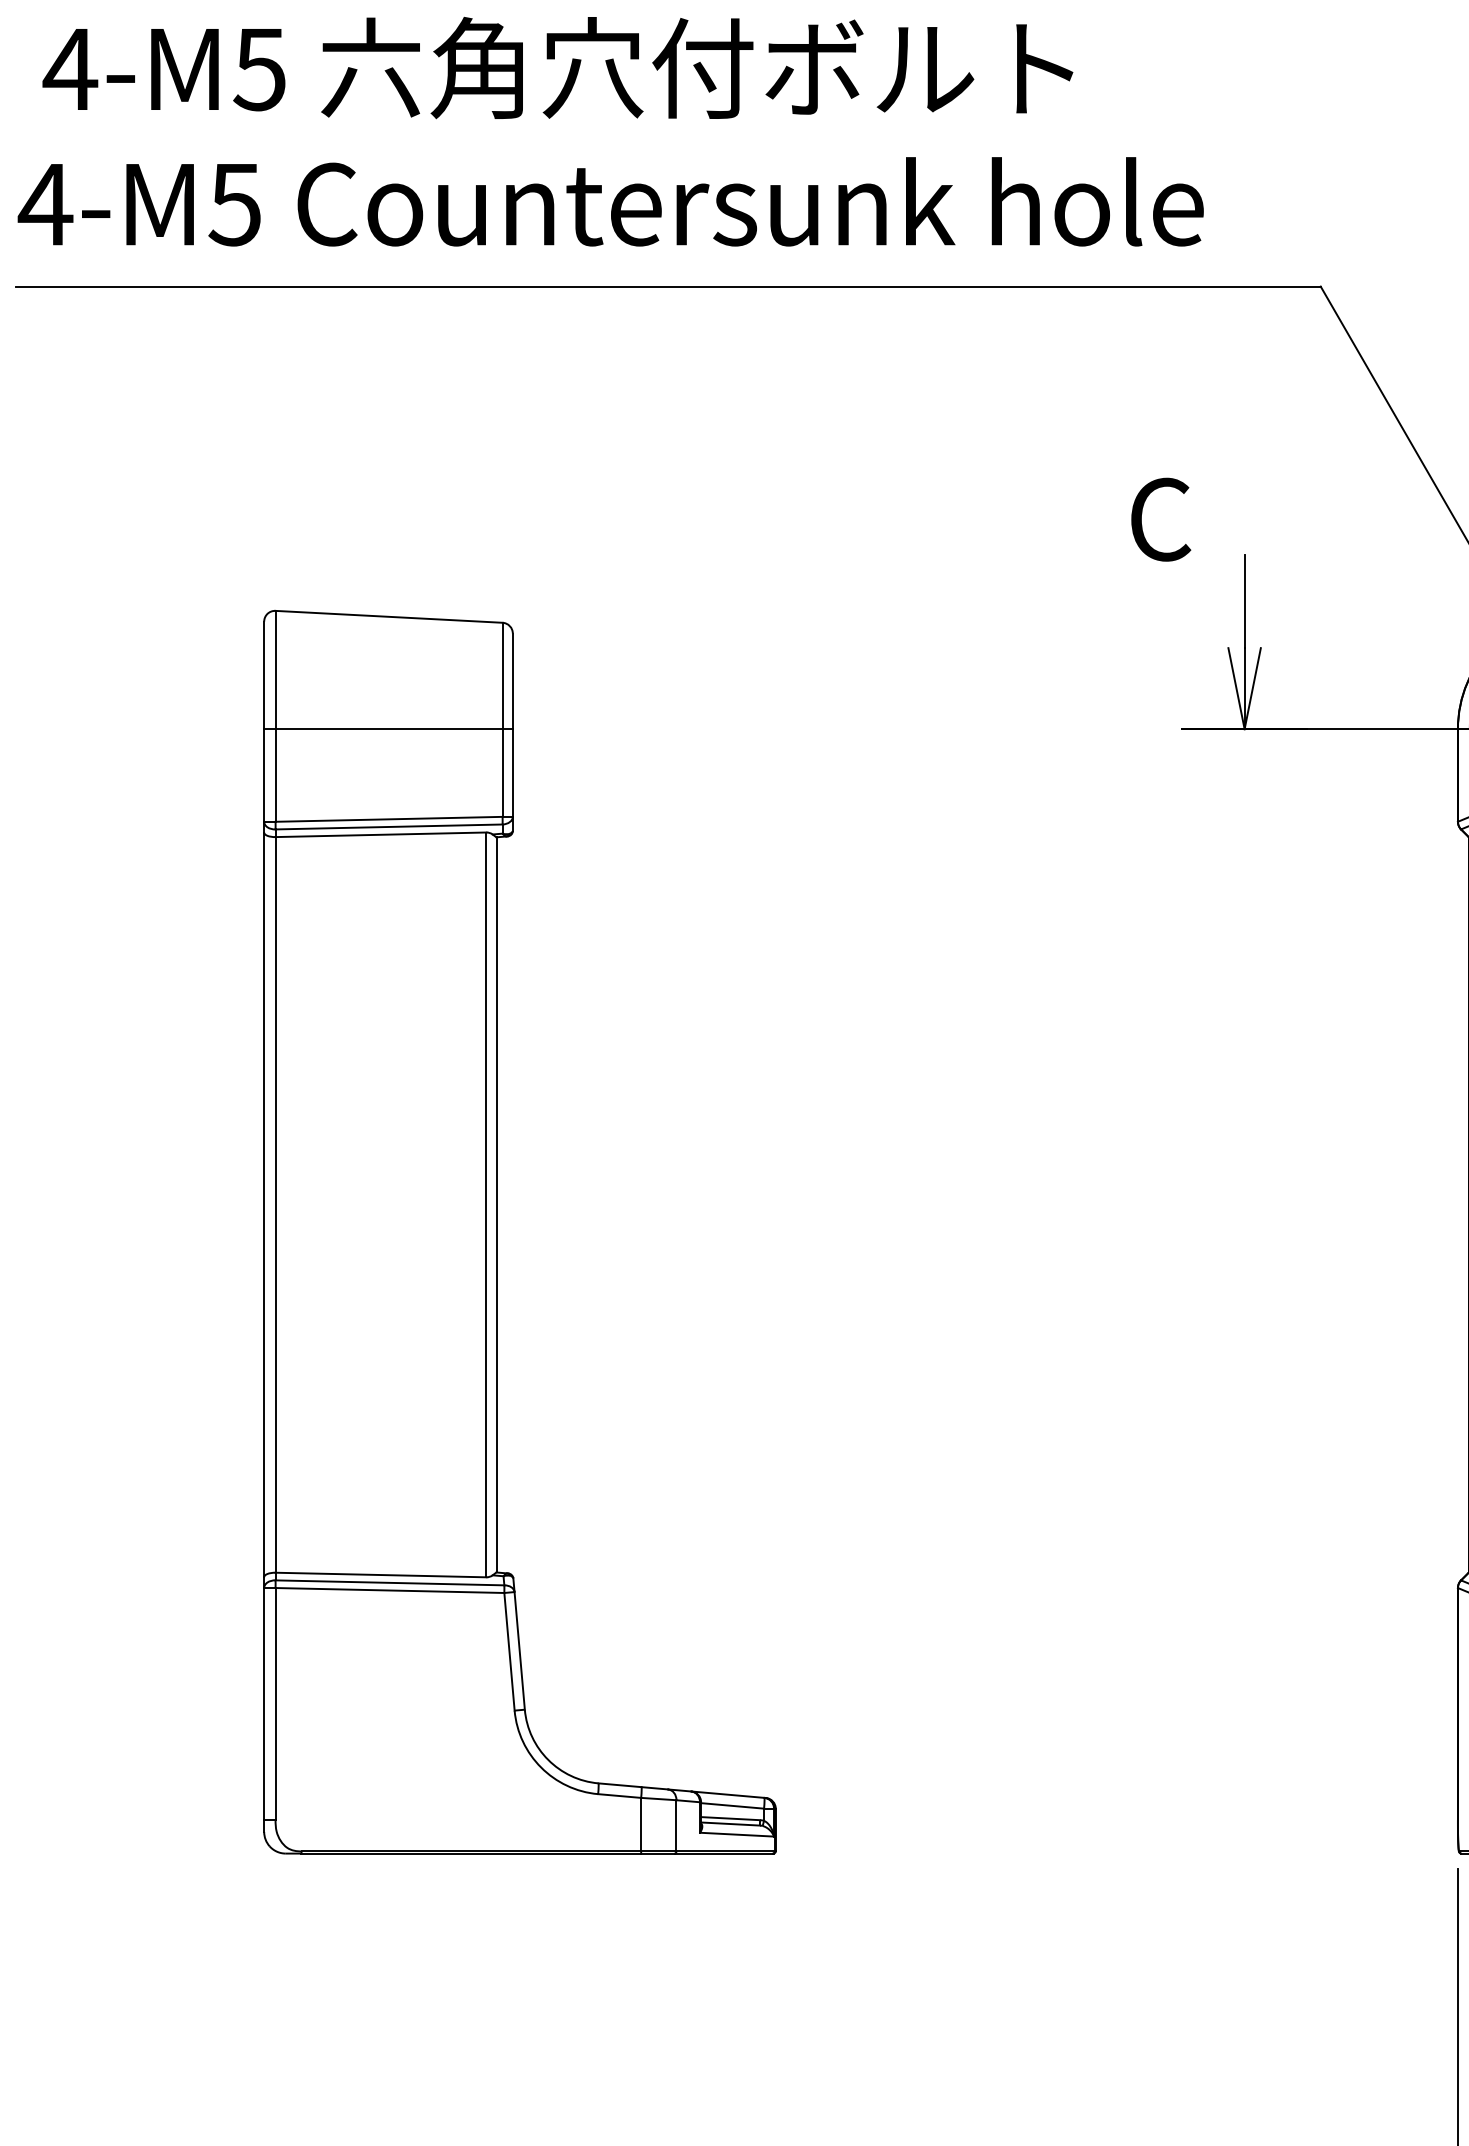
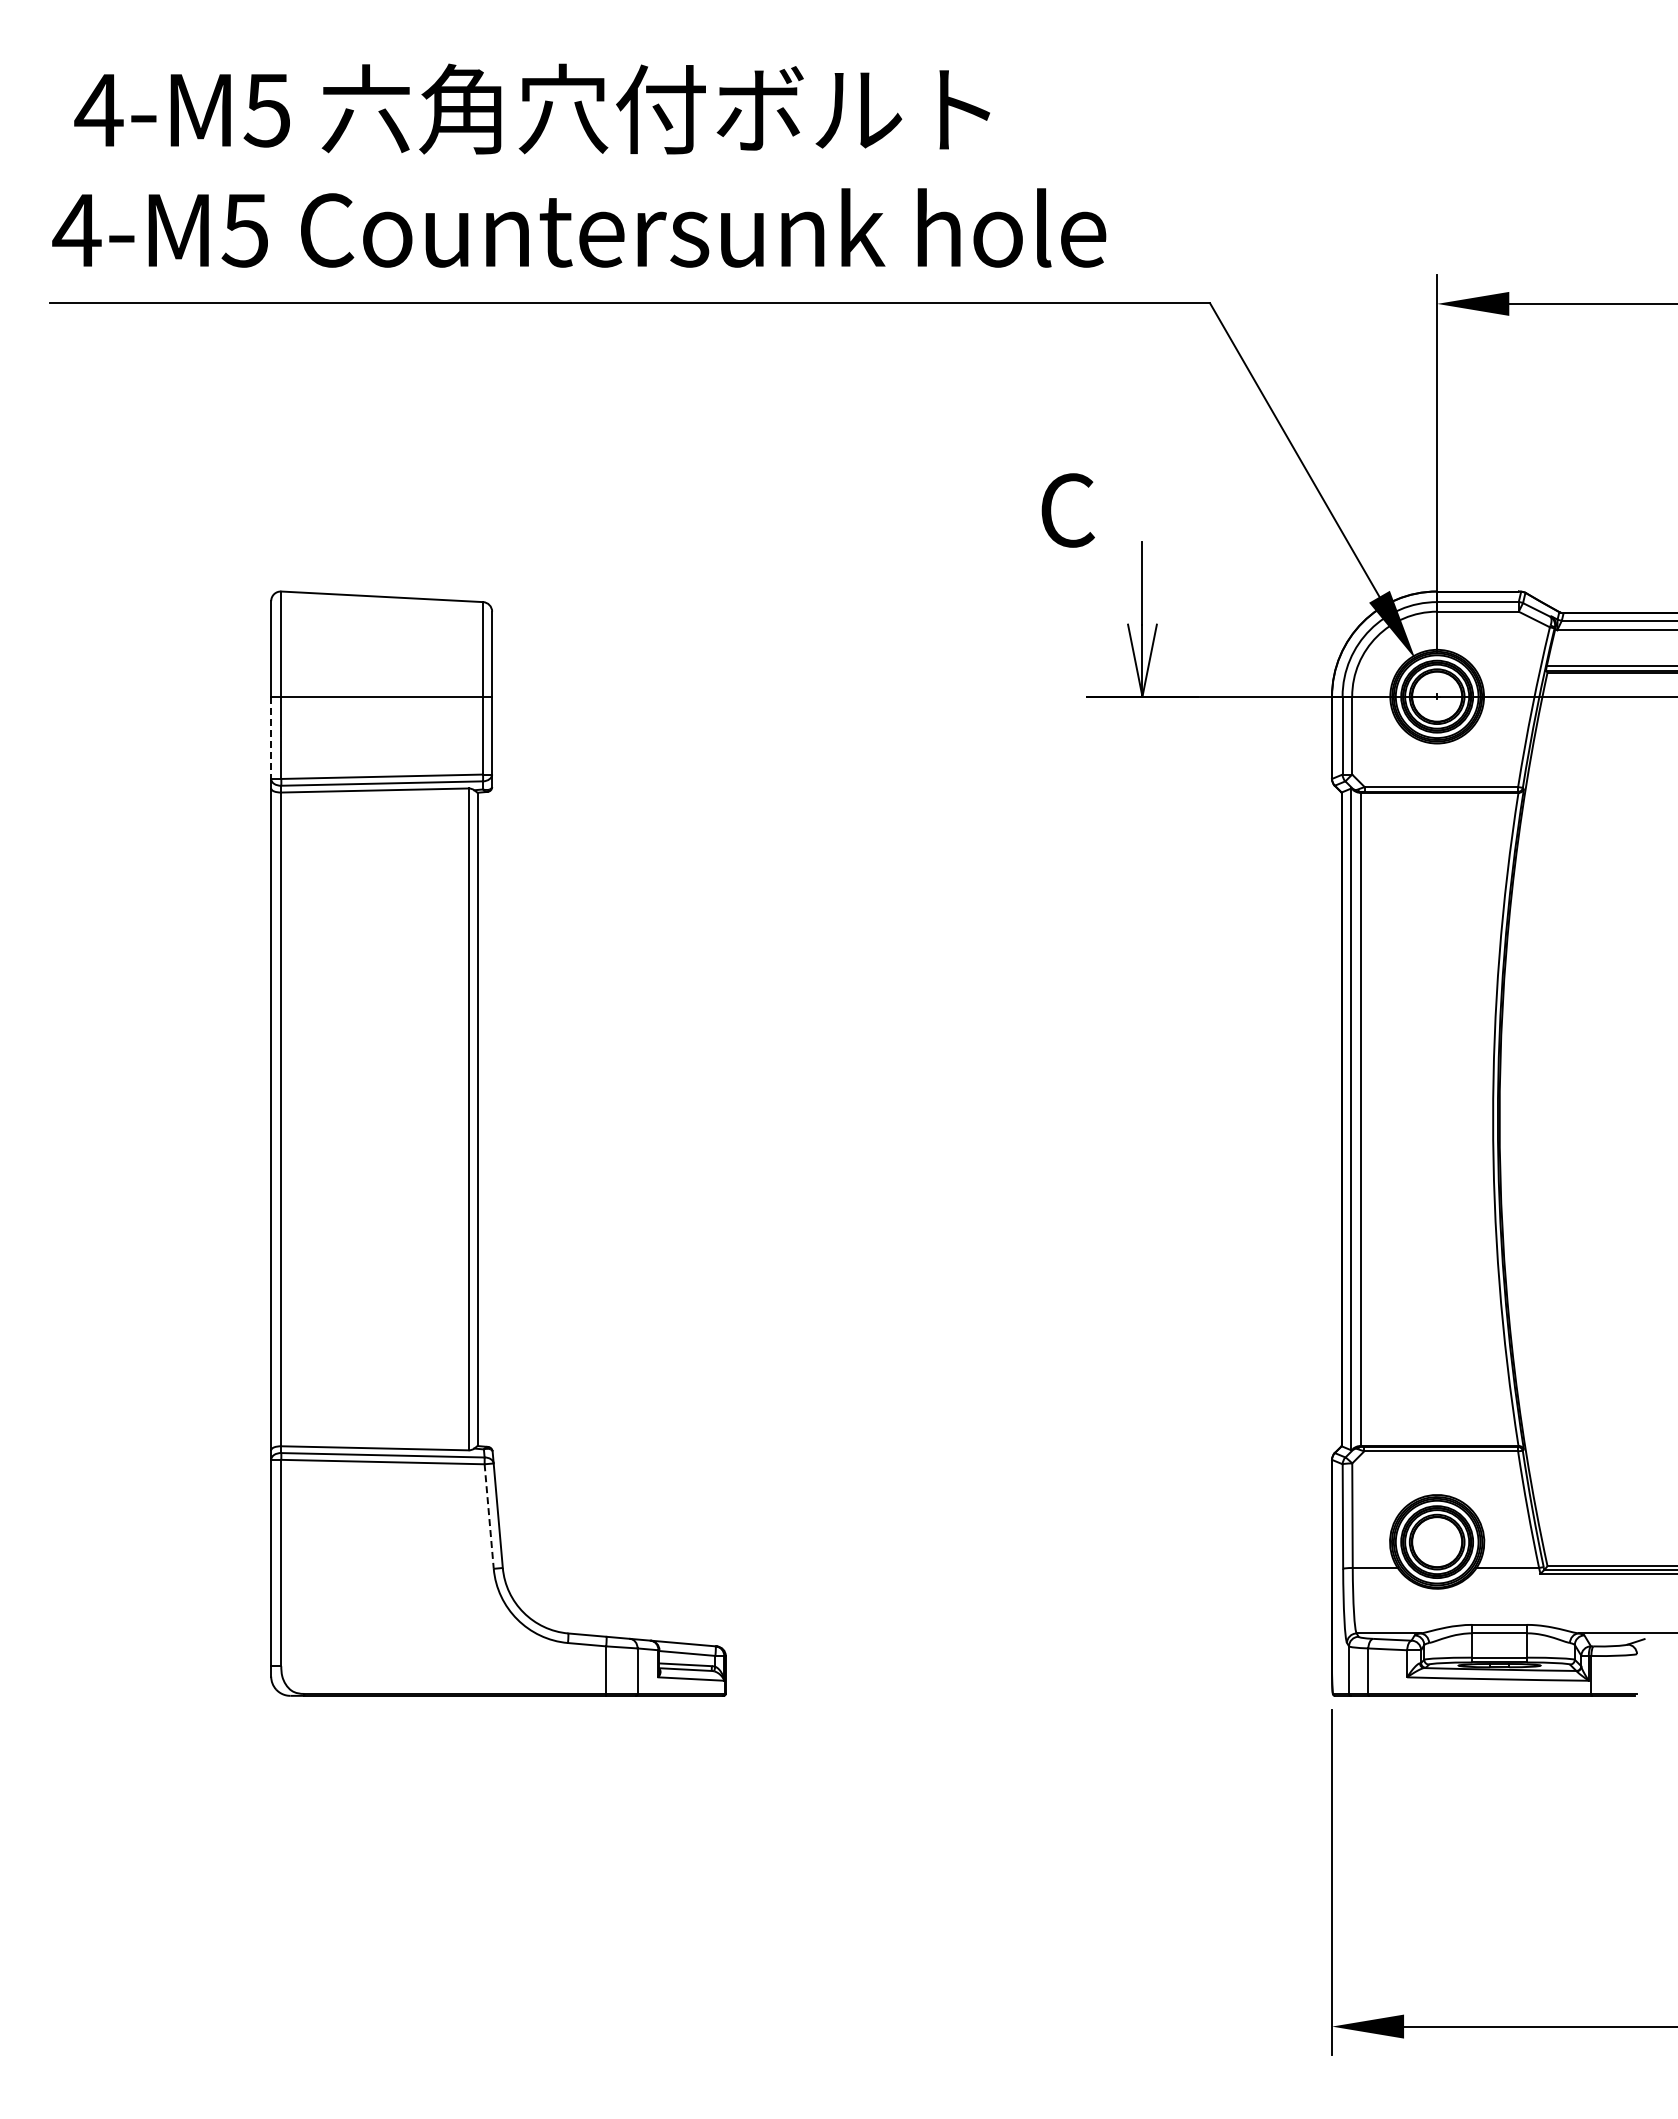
line: (264, 776) -> (271, 738), solid -> dashed
line: (509, 1652) -> (489, 1517), solid -> dashed

